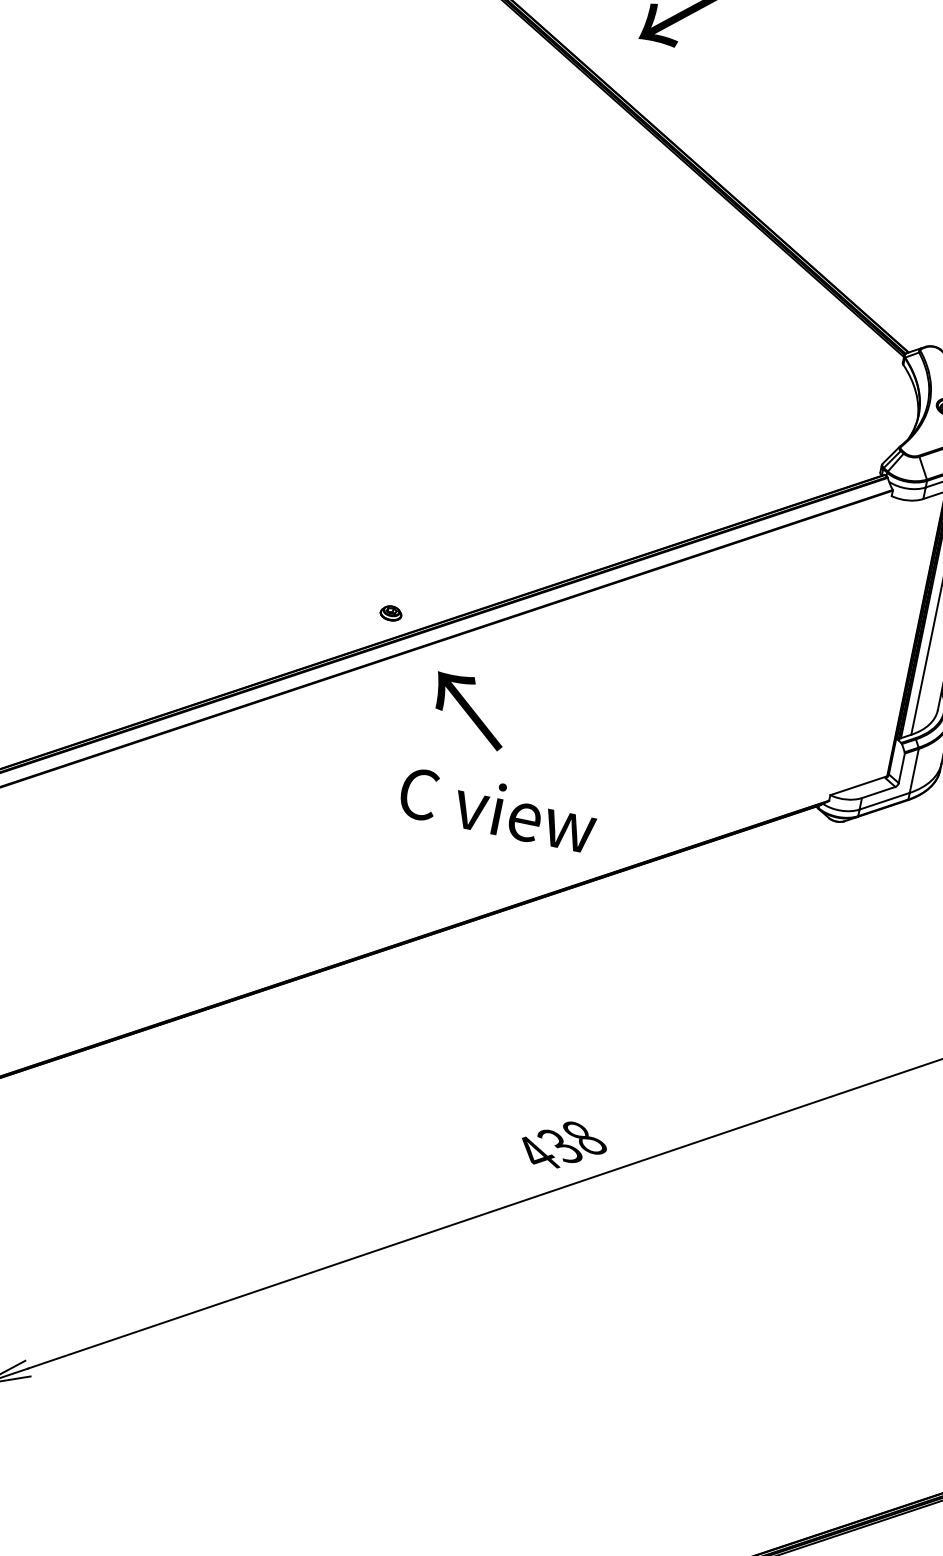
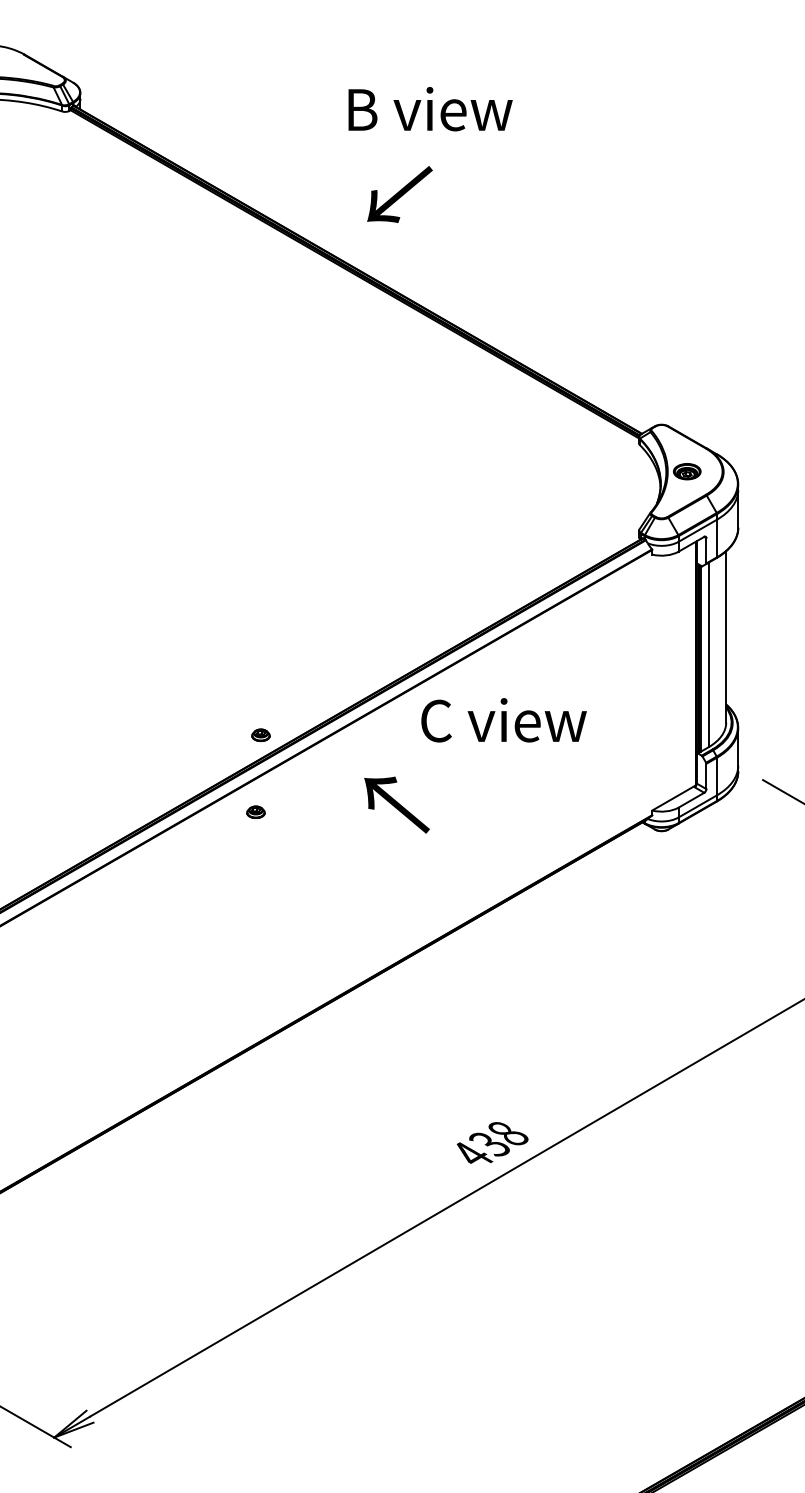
part: (366, 701) -> (255, 811), added
text: (469, 710) -> (396, 804), moved
text: (497, 809) -> (503, 720), moved

